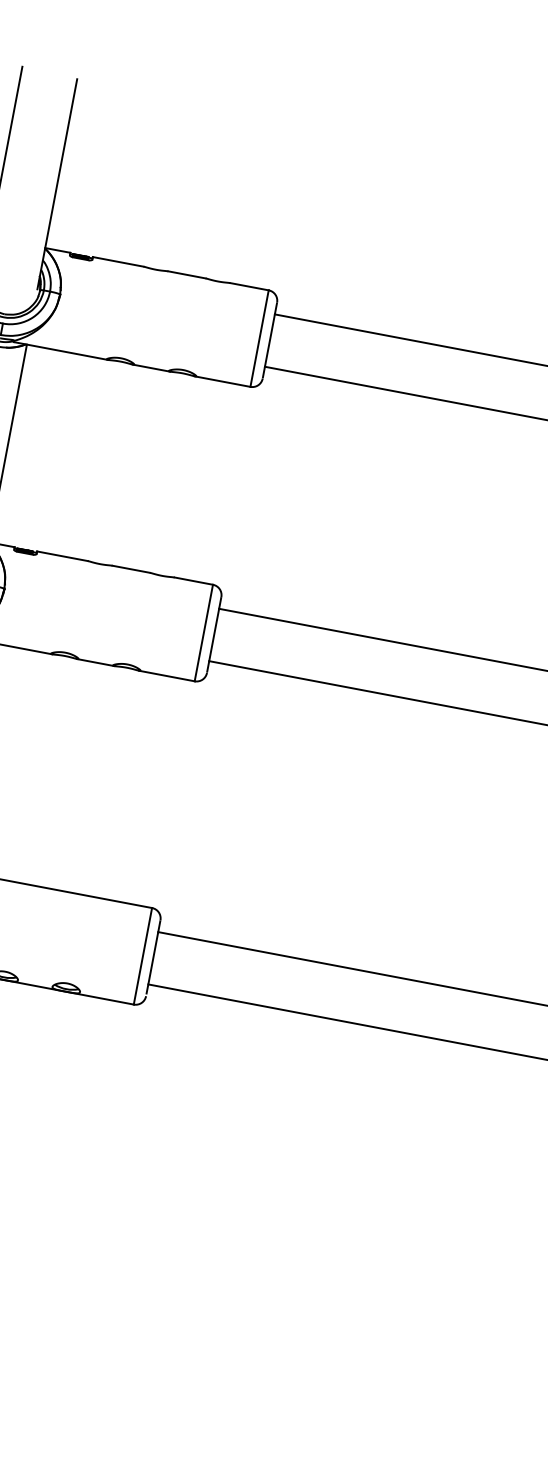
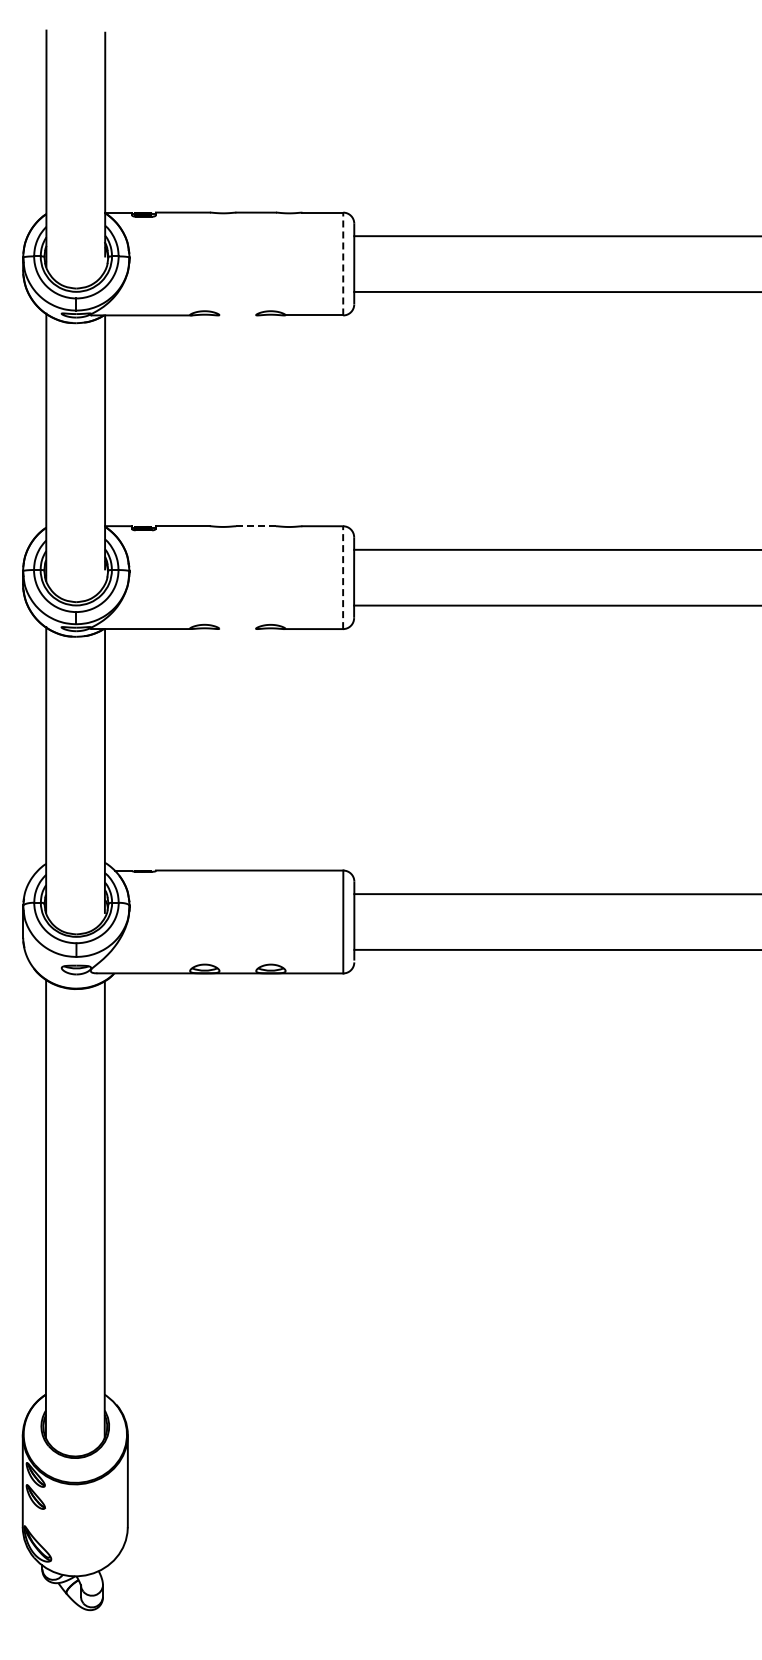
line: (259, 338) -> (343, 263), solid -> dashed
line: (151, 368) -> (237, 315), removed
line: (131, 569) -> (256, 526), solid -> dashed
line: (204, 632) -> (343, 577), solid -> dashed
line: (95, 662) -> (237, 629), removed

